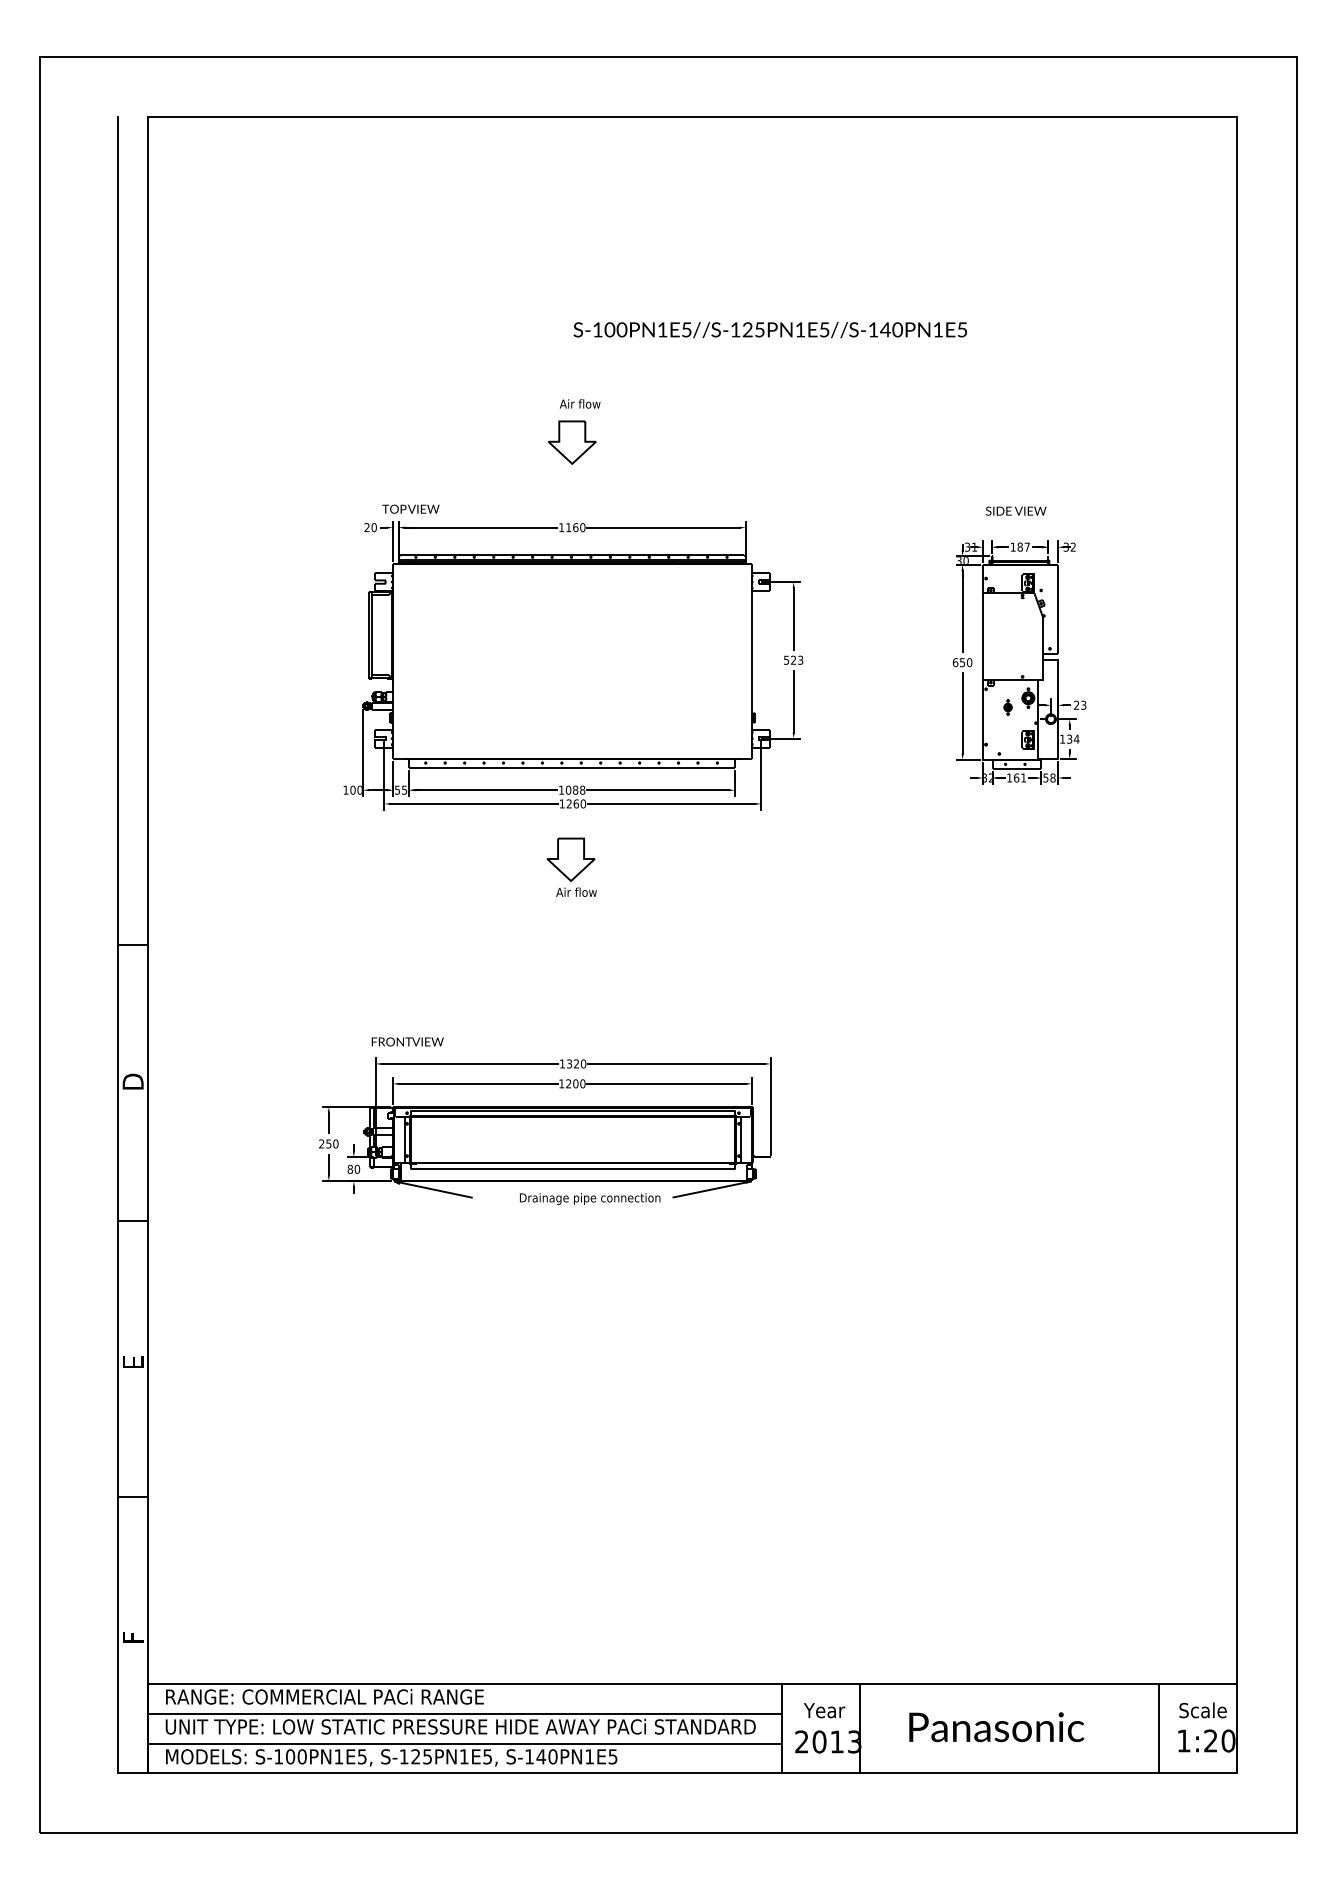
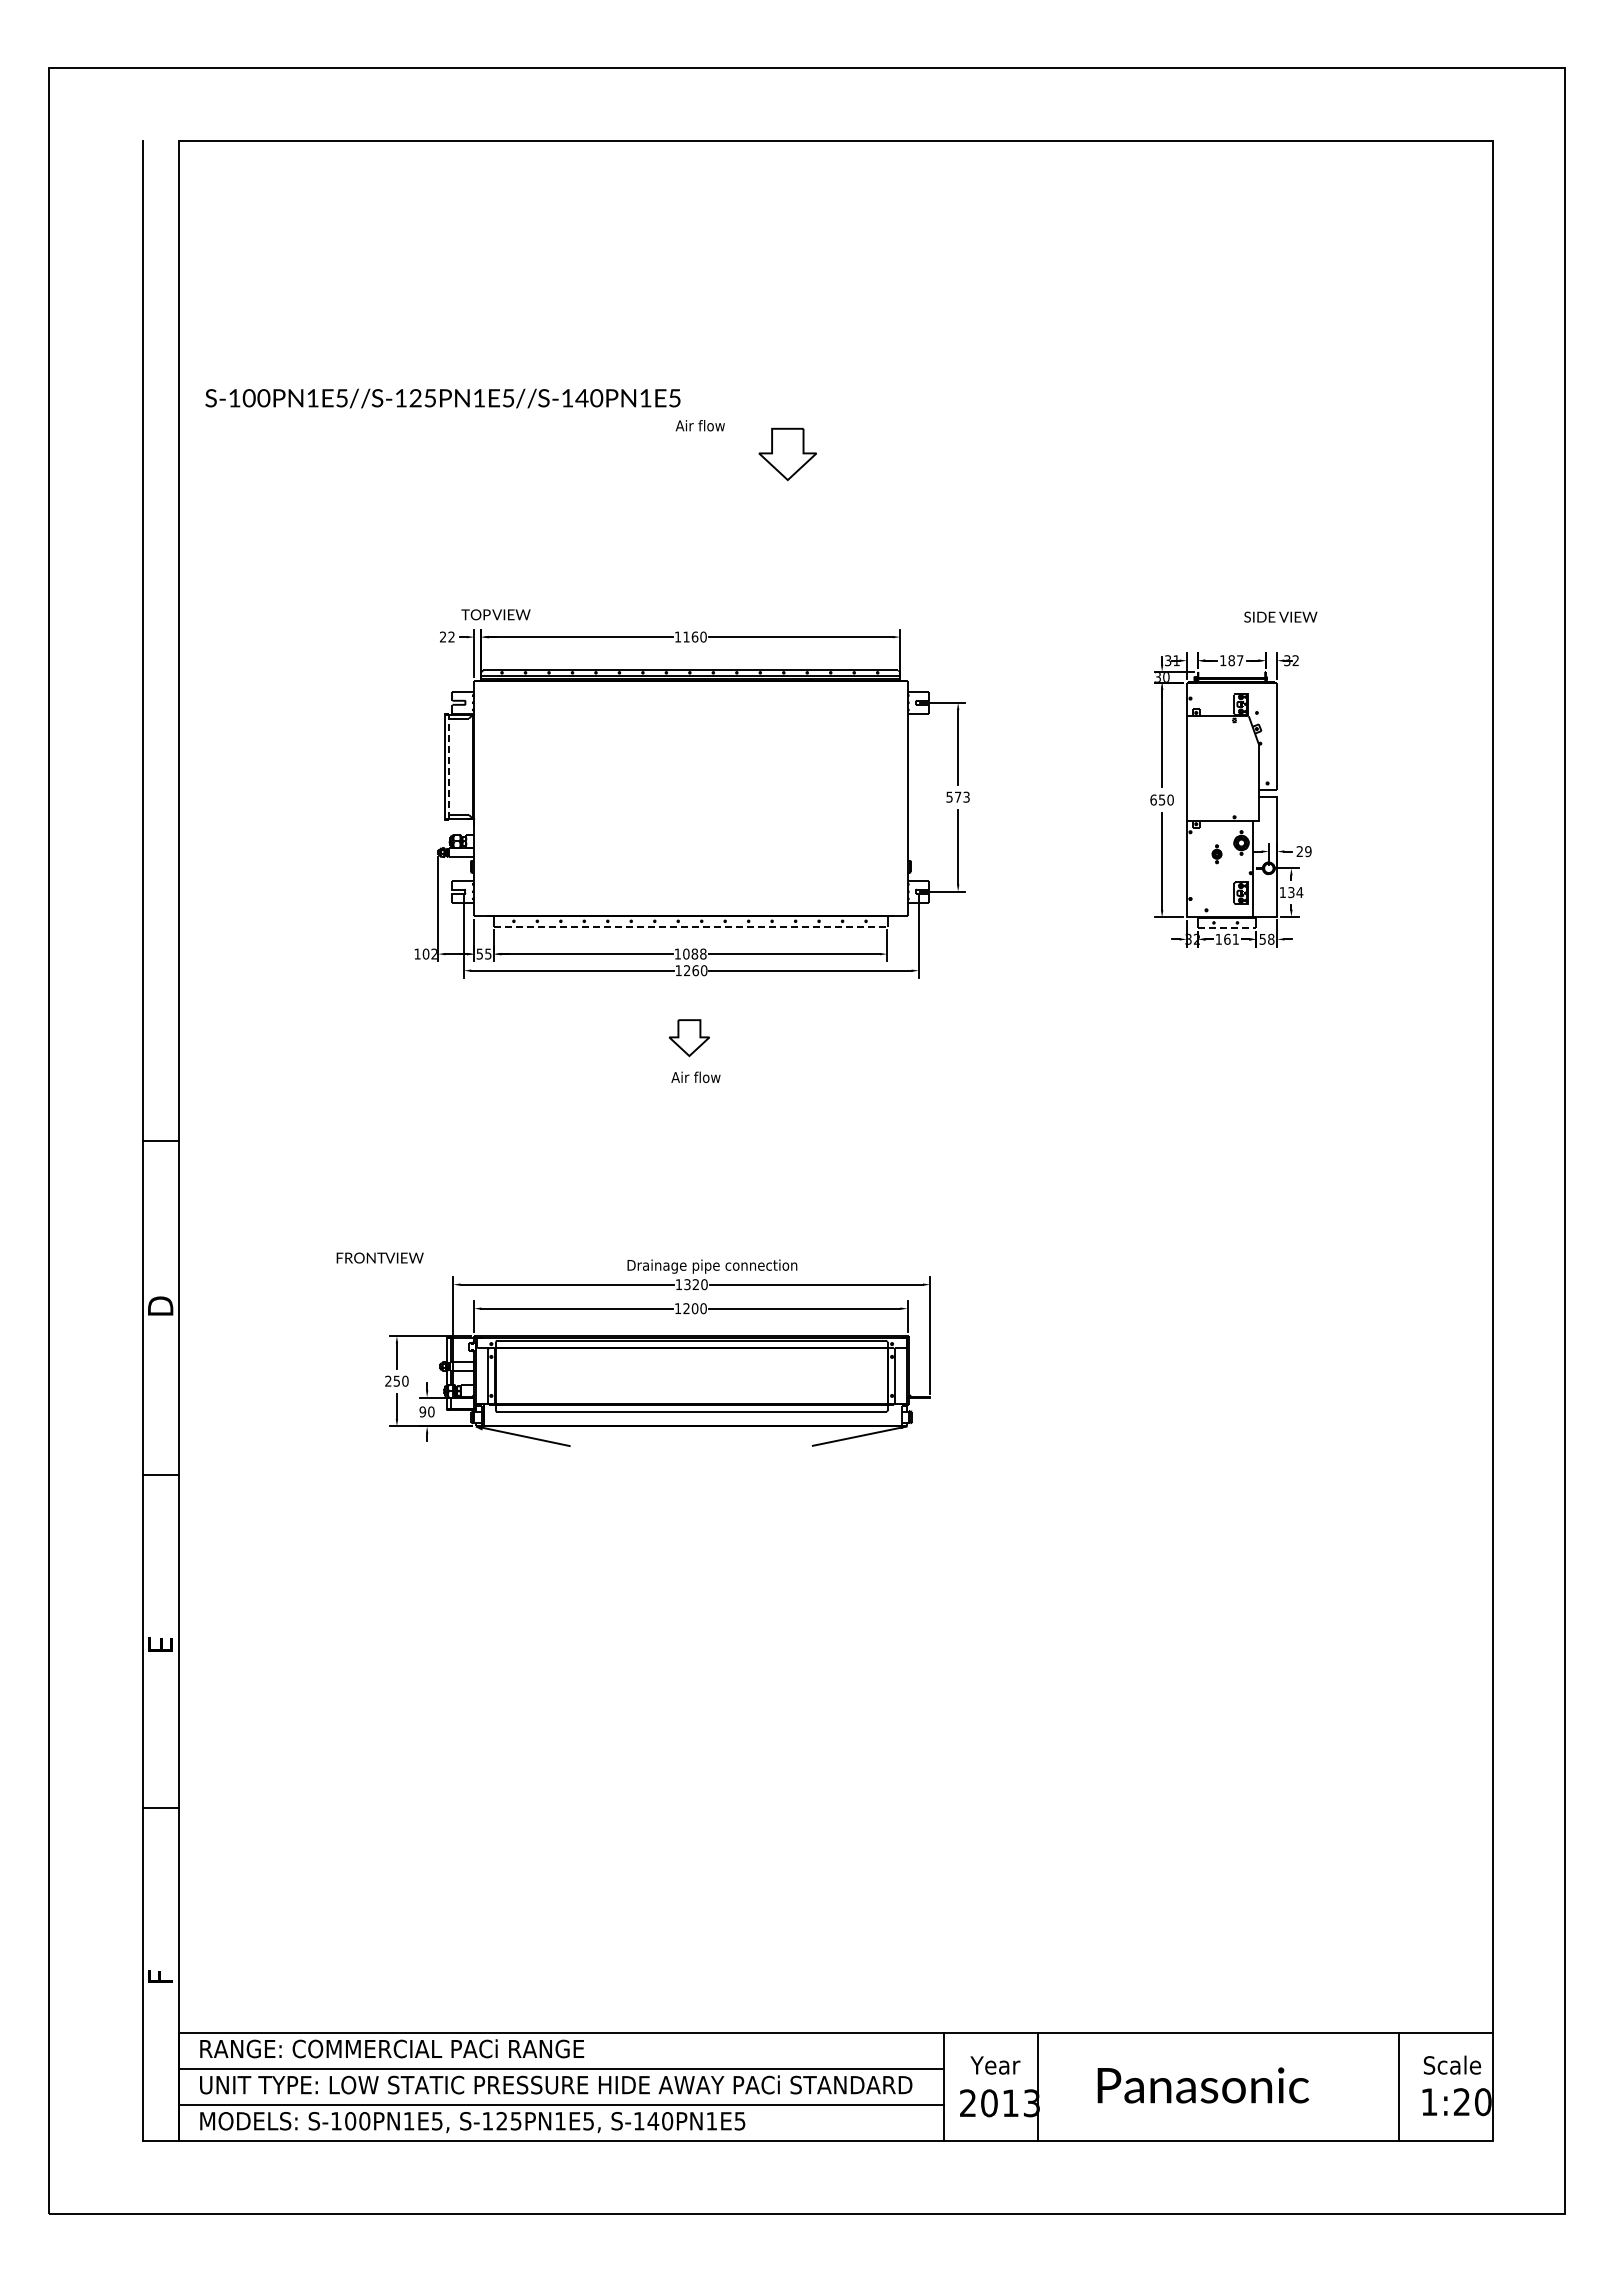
text: (769, 330) -> (442, 398), moved
text: (579, 403) -> (699, 425), moved
part: (572, 442) -> (787, 454), moved
text: (1015, 510) -> (1280, 616), moved
text: (374, 527) -> (451, 636), 20 -> 22
line: (372, 634) -> (449, 766), solid -> dashed
text: (793, 659) -> (958, 796), 523 -> 573
text: (1083, 705) -> (1308, 851), 23 -> 29
line: (572, 767) -> (690, 926), solid -> dashed
line: (1016, 769) -> (1227, 928), solid -> dashed
text: (359, 789) -> (433, 953), 100 -> 102
part: (571, 859) -> (689, 1037), size x0.7
text: (407, 1041) -> (379, 1257), moved
text: (350, 1169) -> (422, 1411), 80 -> 90
text: (590, 1198) -> (712, 1266), moved

